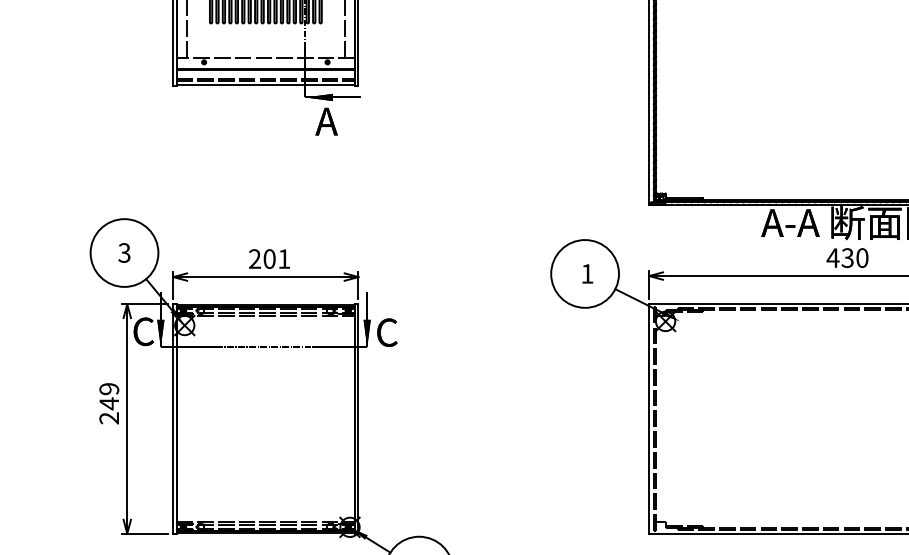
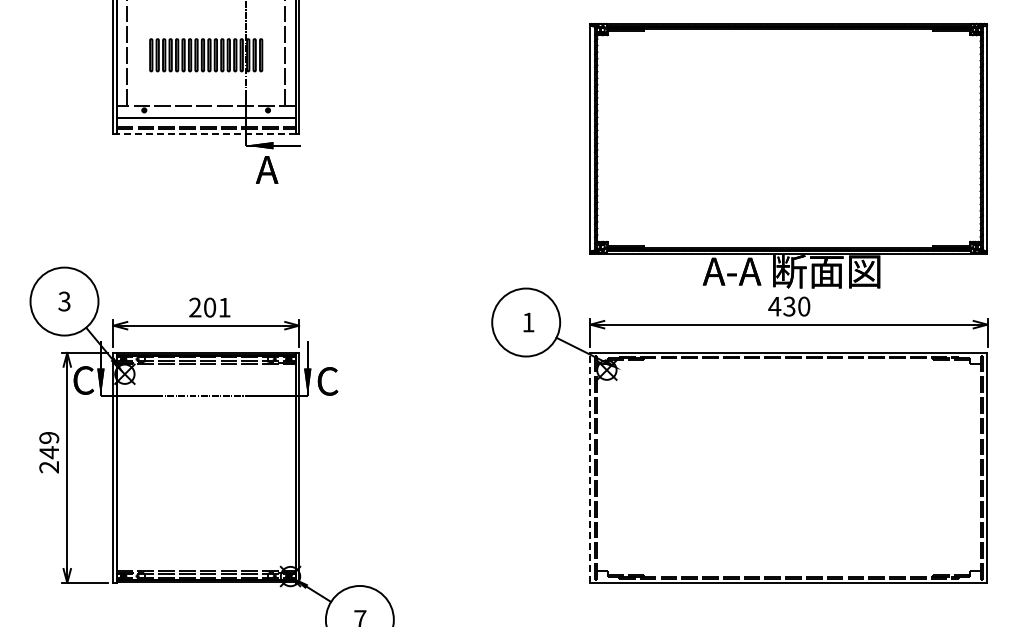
line: (266, 85) -> (206, 133), solid -> dashed
line: (649, 418) -> (590, 467), solid -> dashed

